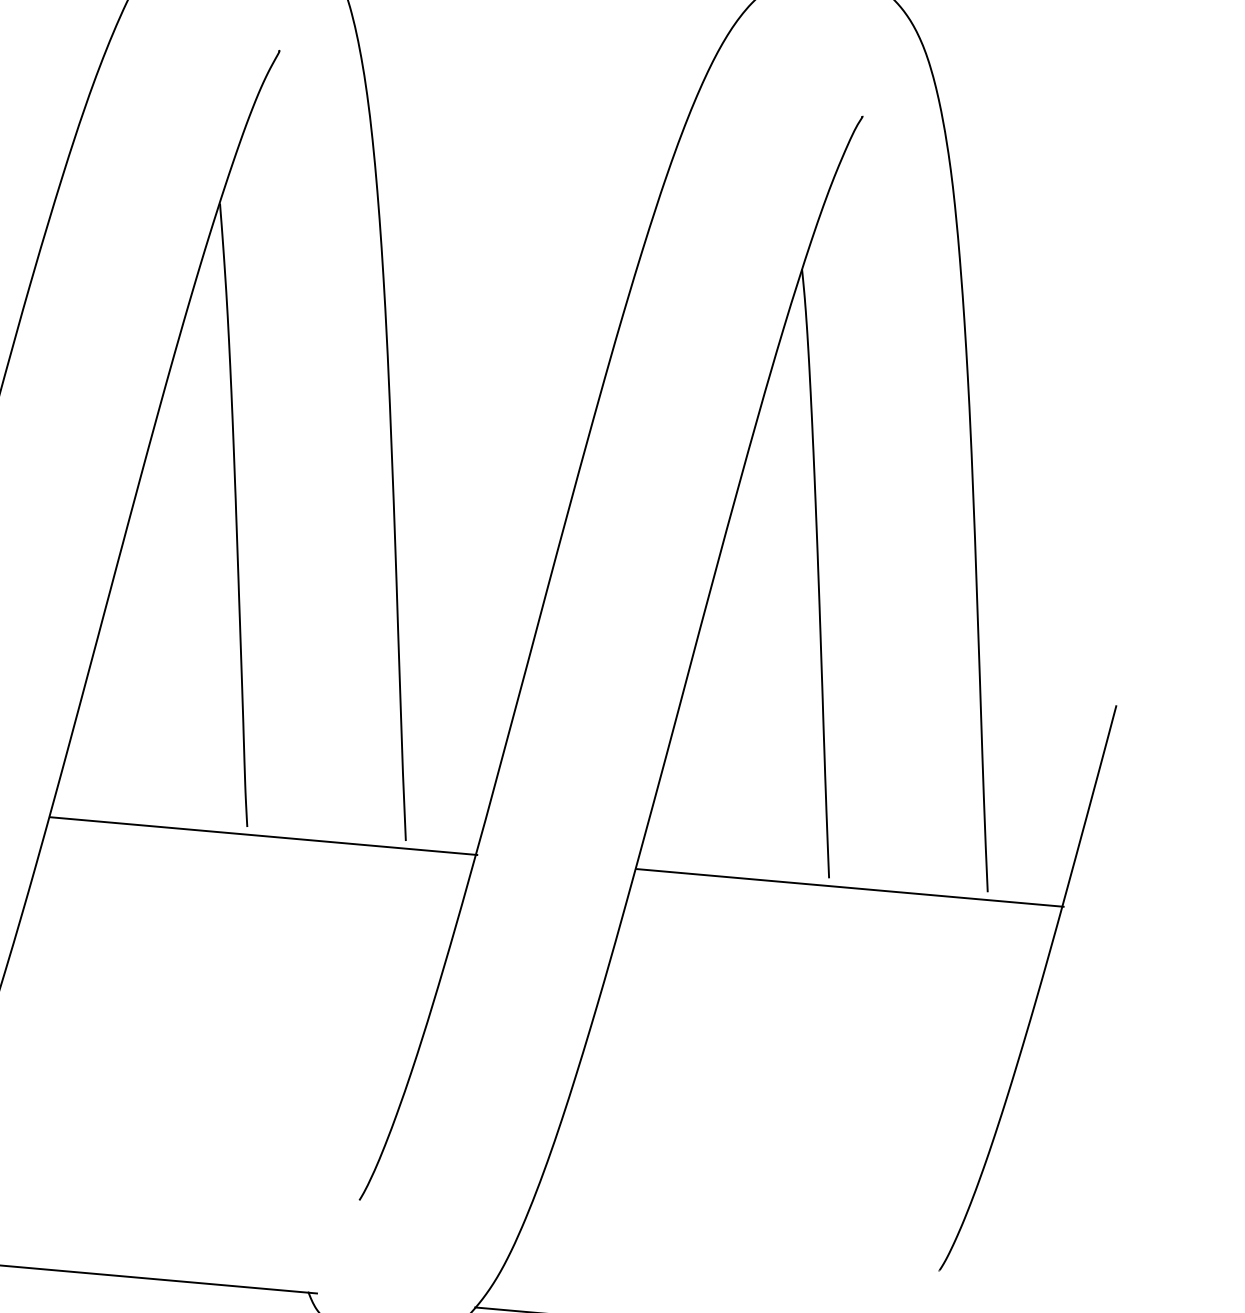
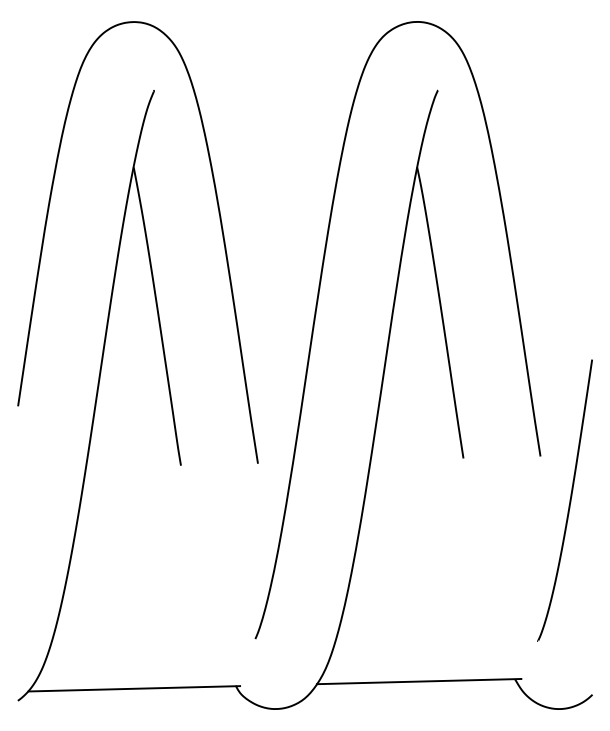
line: (264, 834) -> (189, 468), removed
line: (848, 886) -> (473, 461), removed

